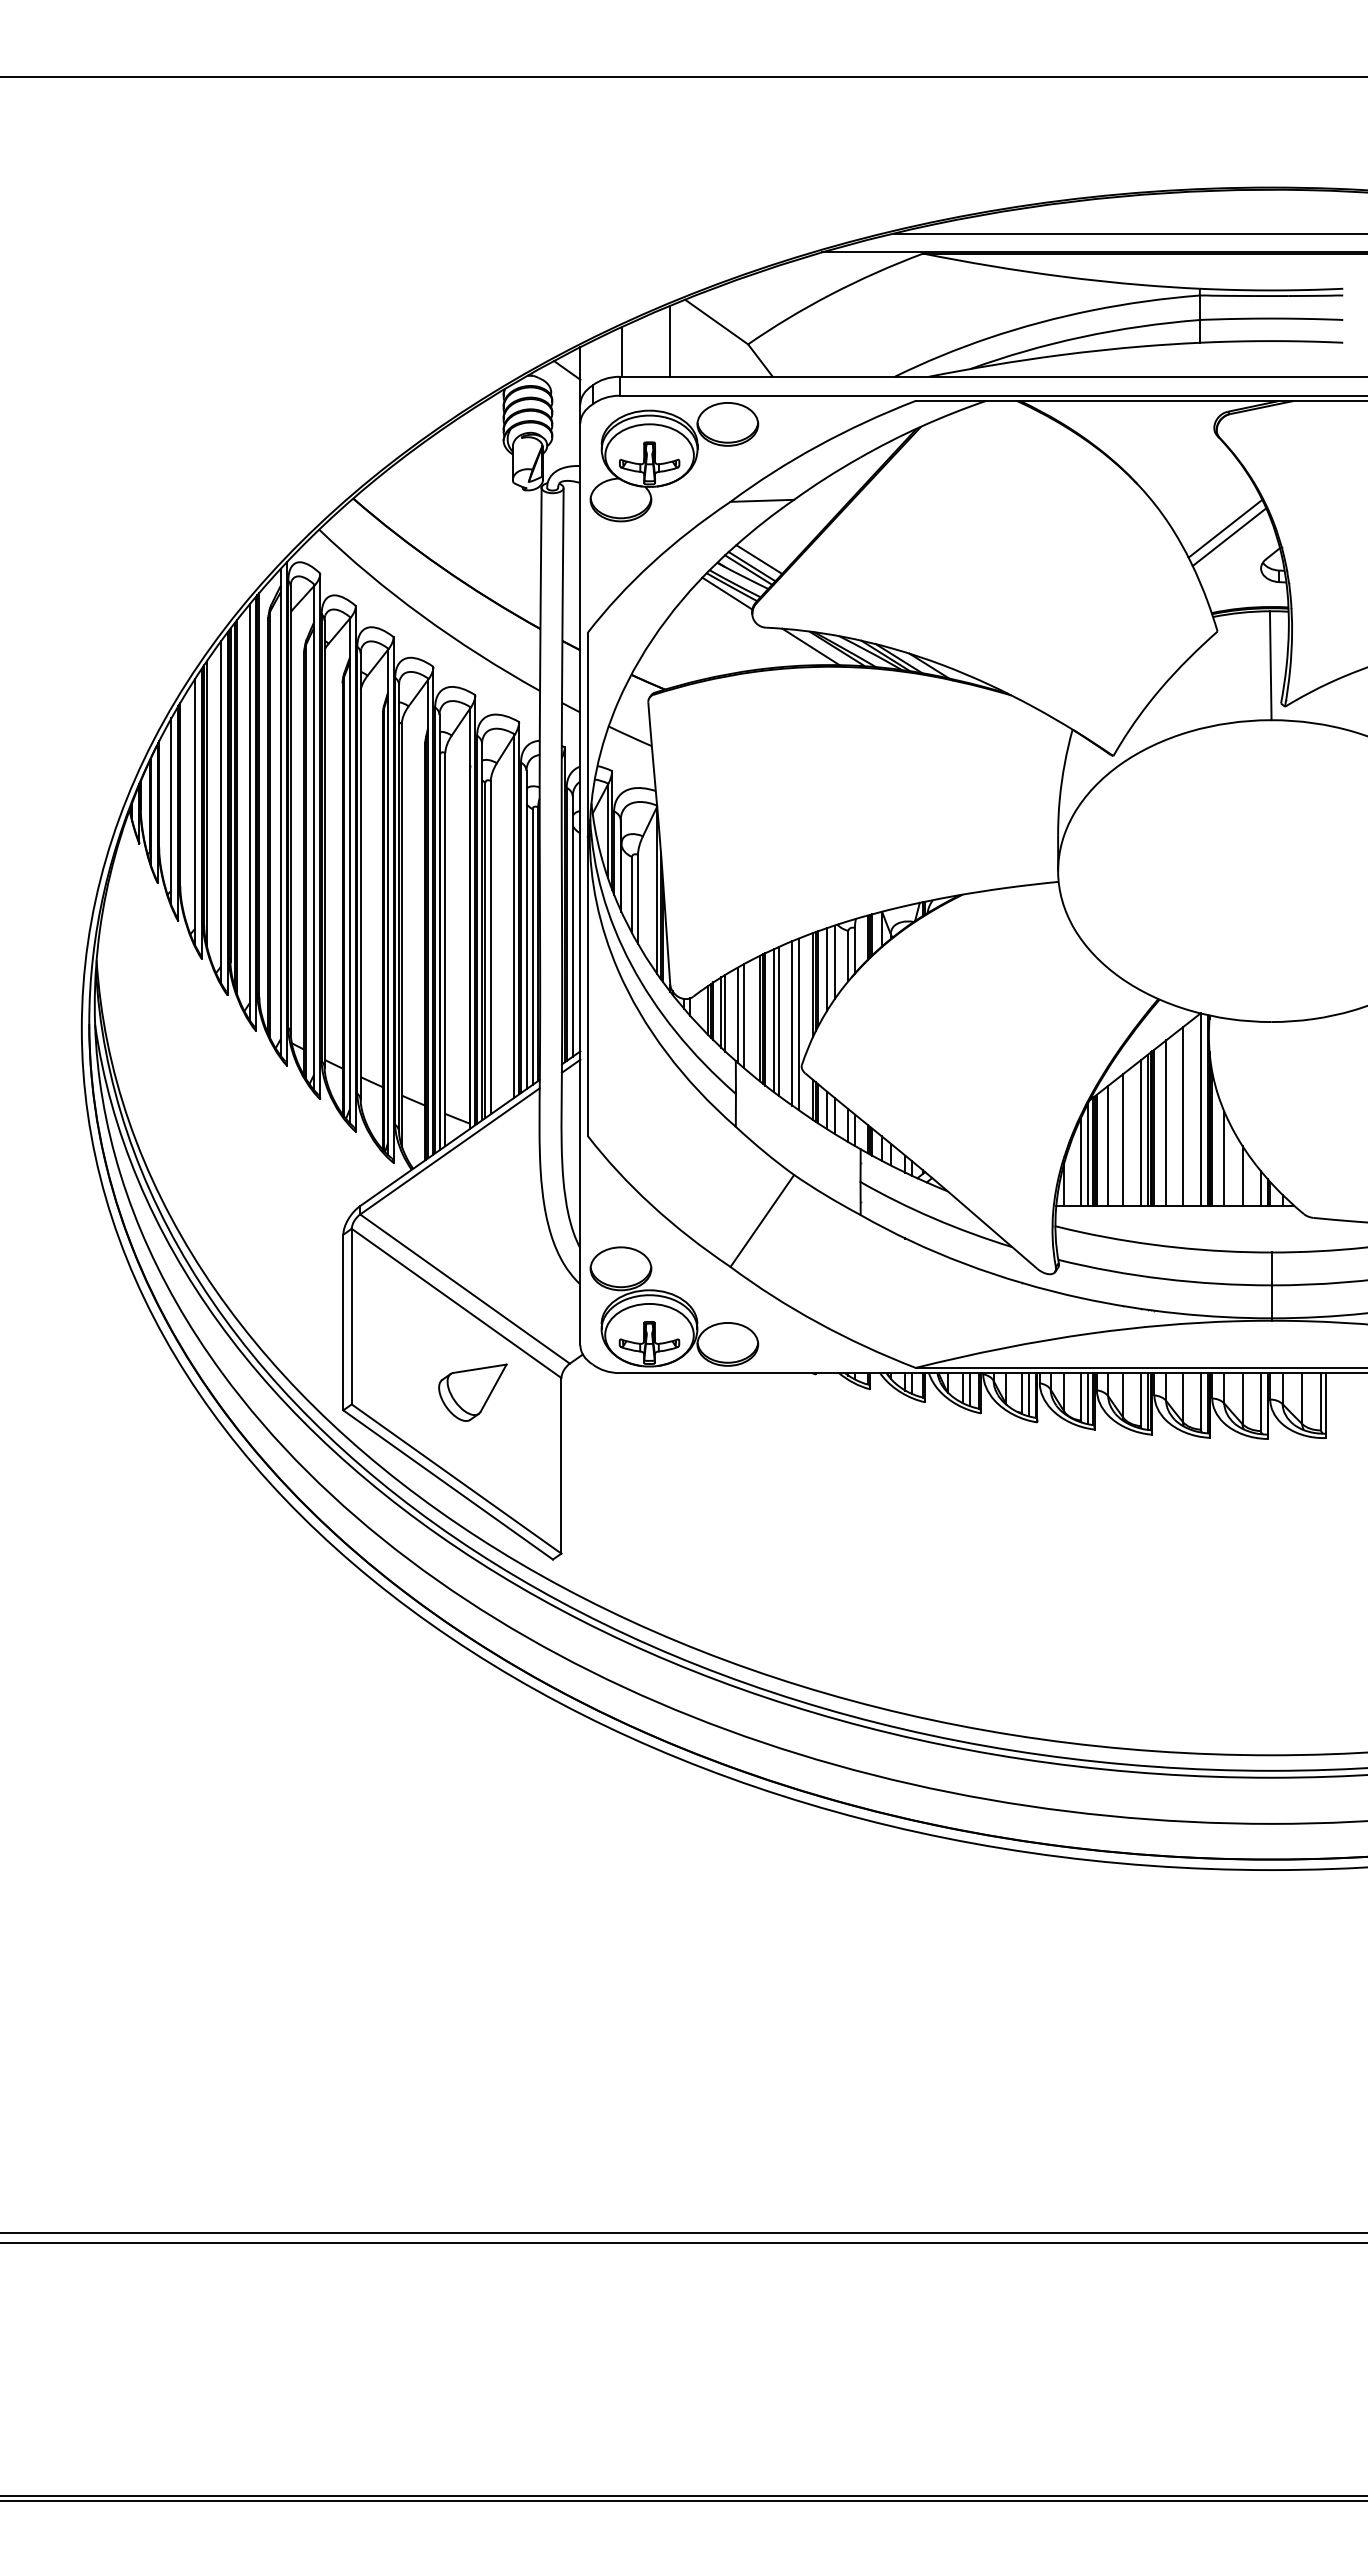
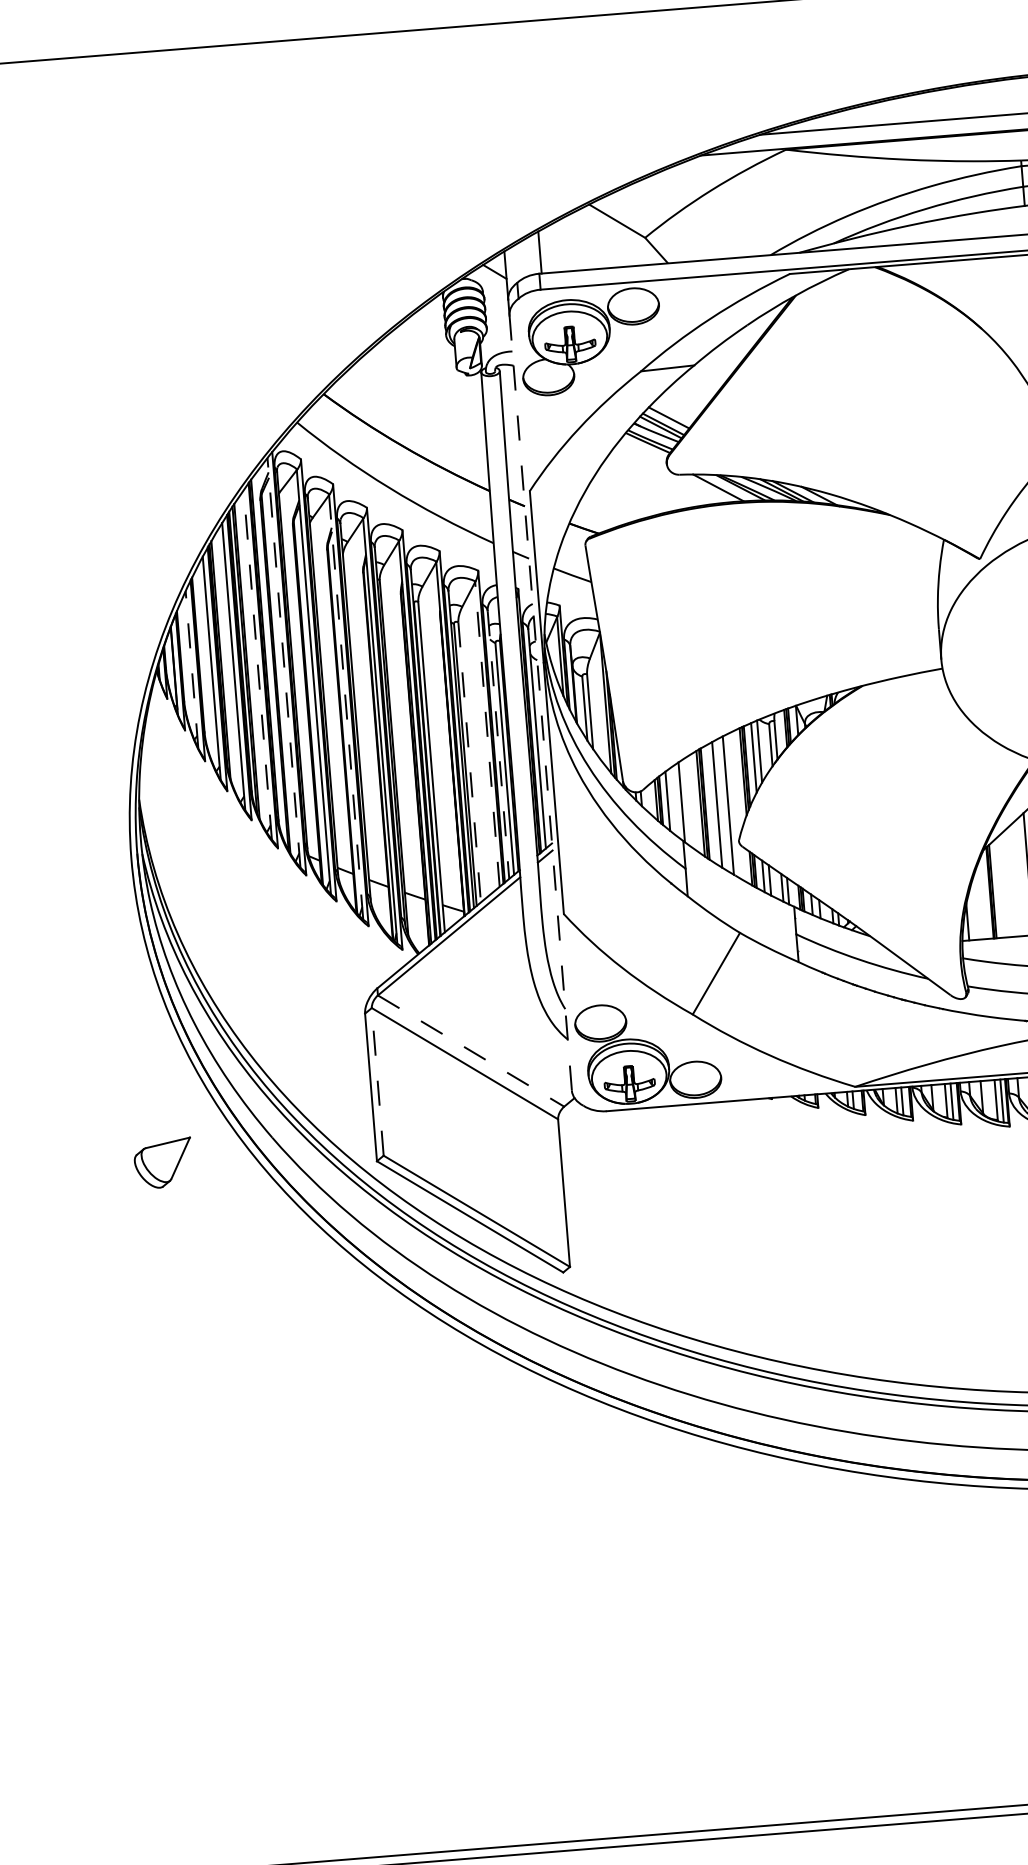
line: (670, 340) -> (579, 239), removed
line: (727, 593) -> (644, 448), removed
line: (171, 811) -> (192, 669), solid -> dashed
line: (249, 812) -> (257, 665), solid -> dashed
line: (280, 812) -> (283, 662), solid -> dashed
line: (350, 870) -> (346, 706), solid -> dashed
line: (580, 884) -> (540, 703), solid -> dashed
line: (514, 915) -> (487, 733), solid -> dashed
line: (526, 930) -> (498, 745), solid -> dashed
line: (490, 947) -> (469, 762), solid -> dashed
line: (725, 1012) -> (671, 800), removed
line: (743, 1016) -> (686, 803), removed
line: (773, 1020) -> (712, 804), removed
line: (798, 1024) -> (733, 806), removed
line: (1123, 1139) -> (1014, 880), removed
line: (1108, 1145) -> (1002, 886), removed
line: (1087, 1154) -> (985, 895), removed
line: (1081, 1161) -> (980, 902), removed
line: (465, 1289) -> (471, 1051), solid -> dashed
line: (351, 1316) -> (377, 1081), solid -> dashed
part: (472, 1392) -> (163, 1163), moved

